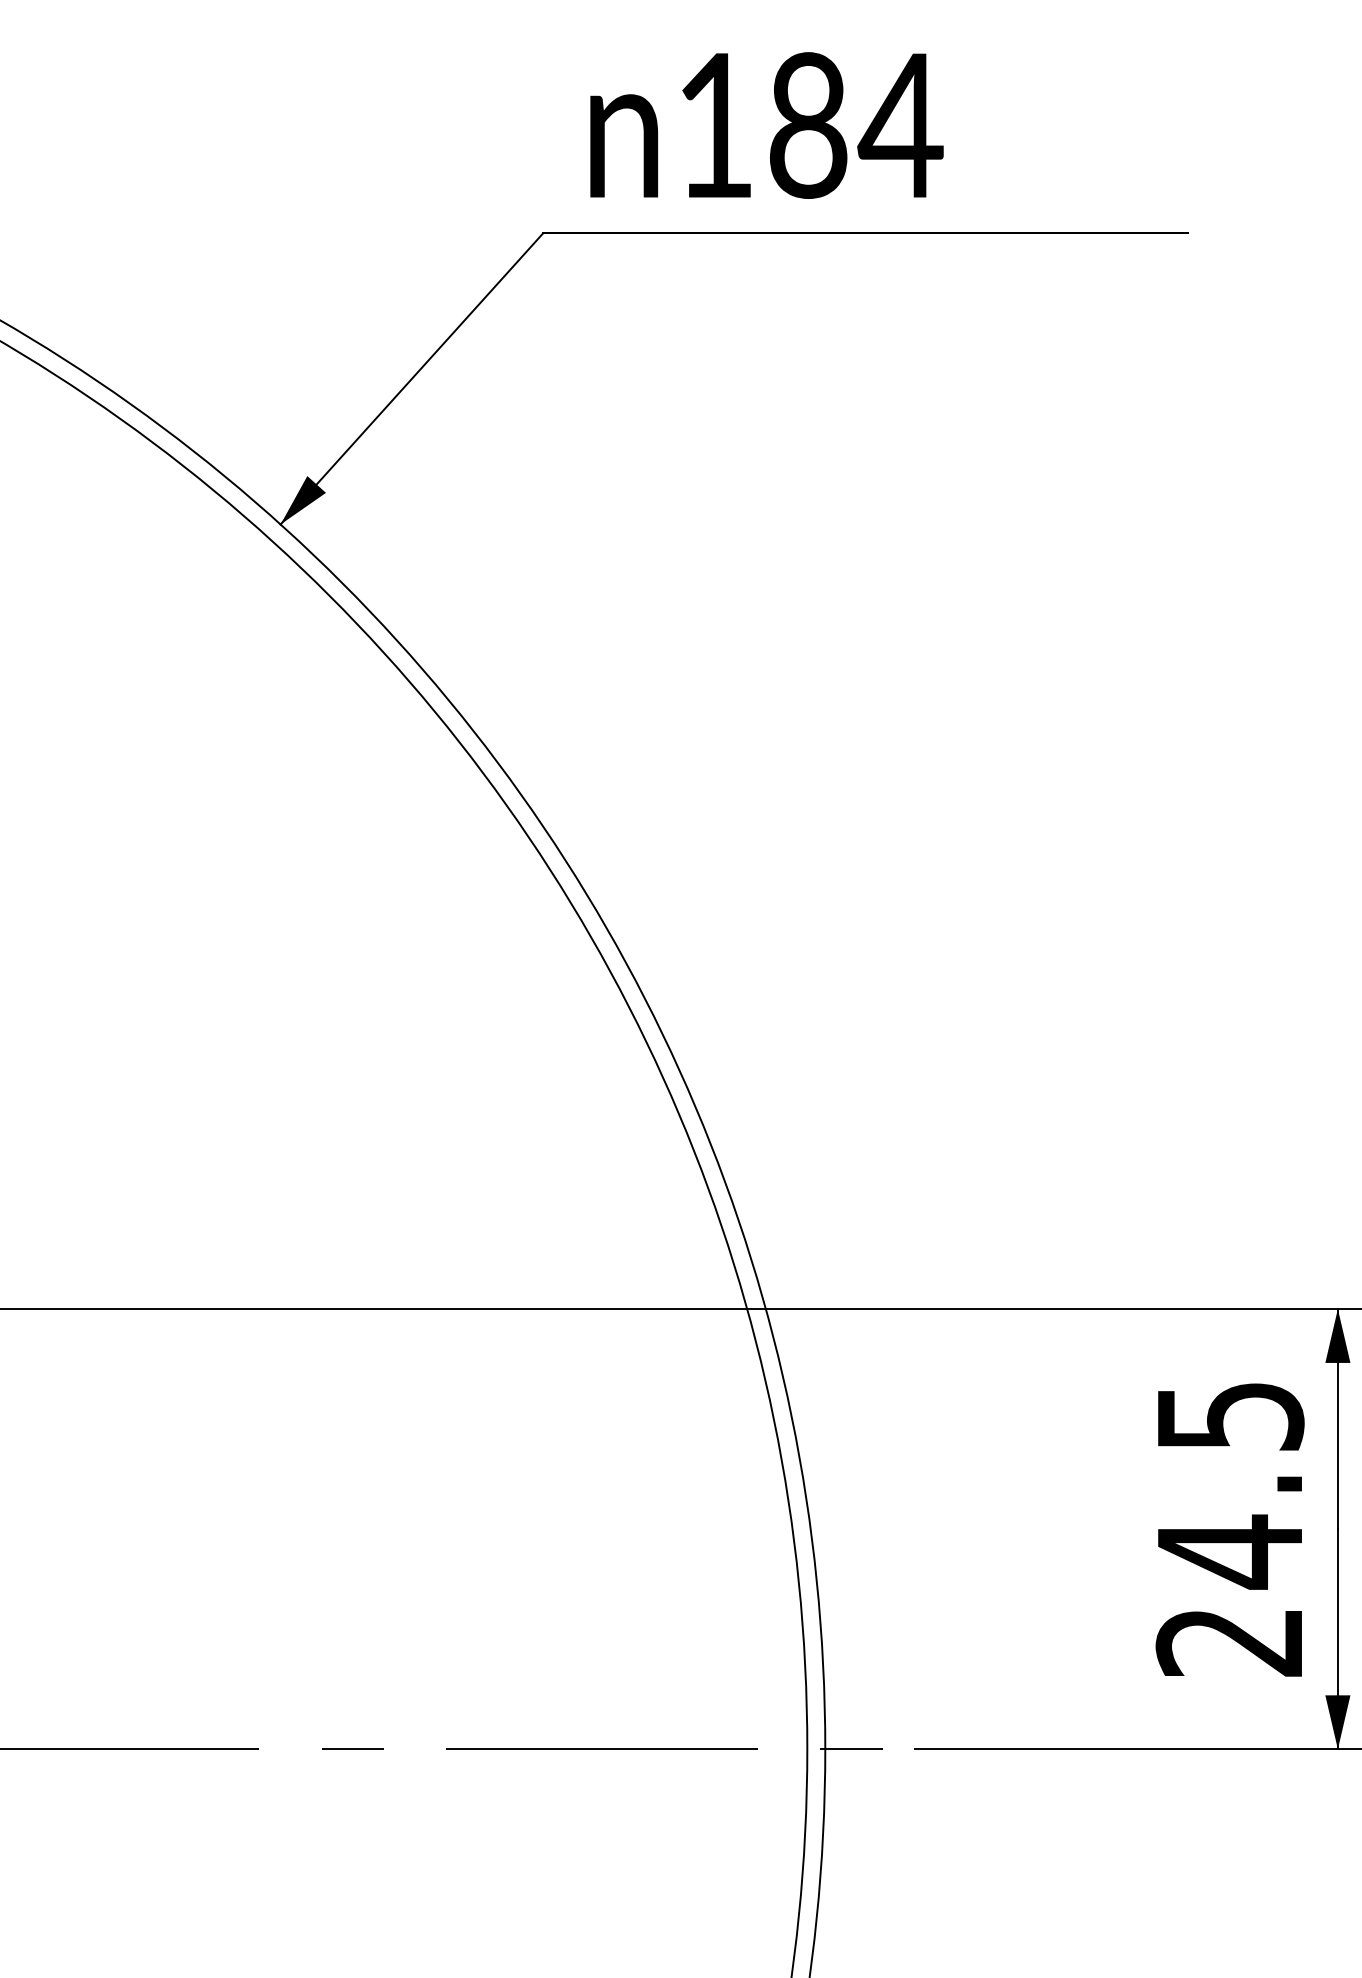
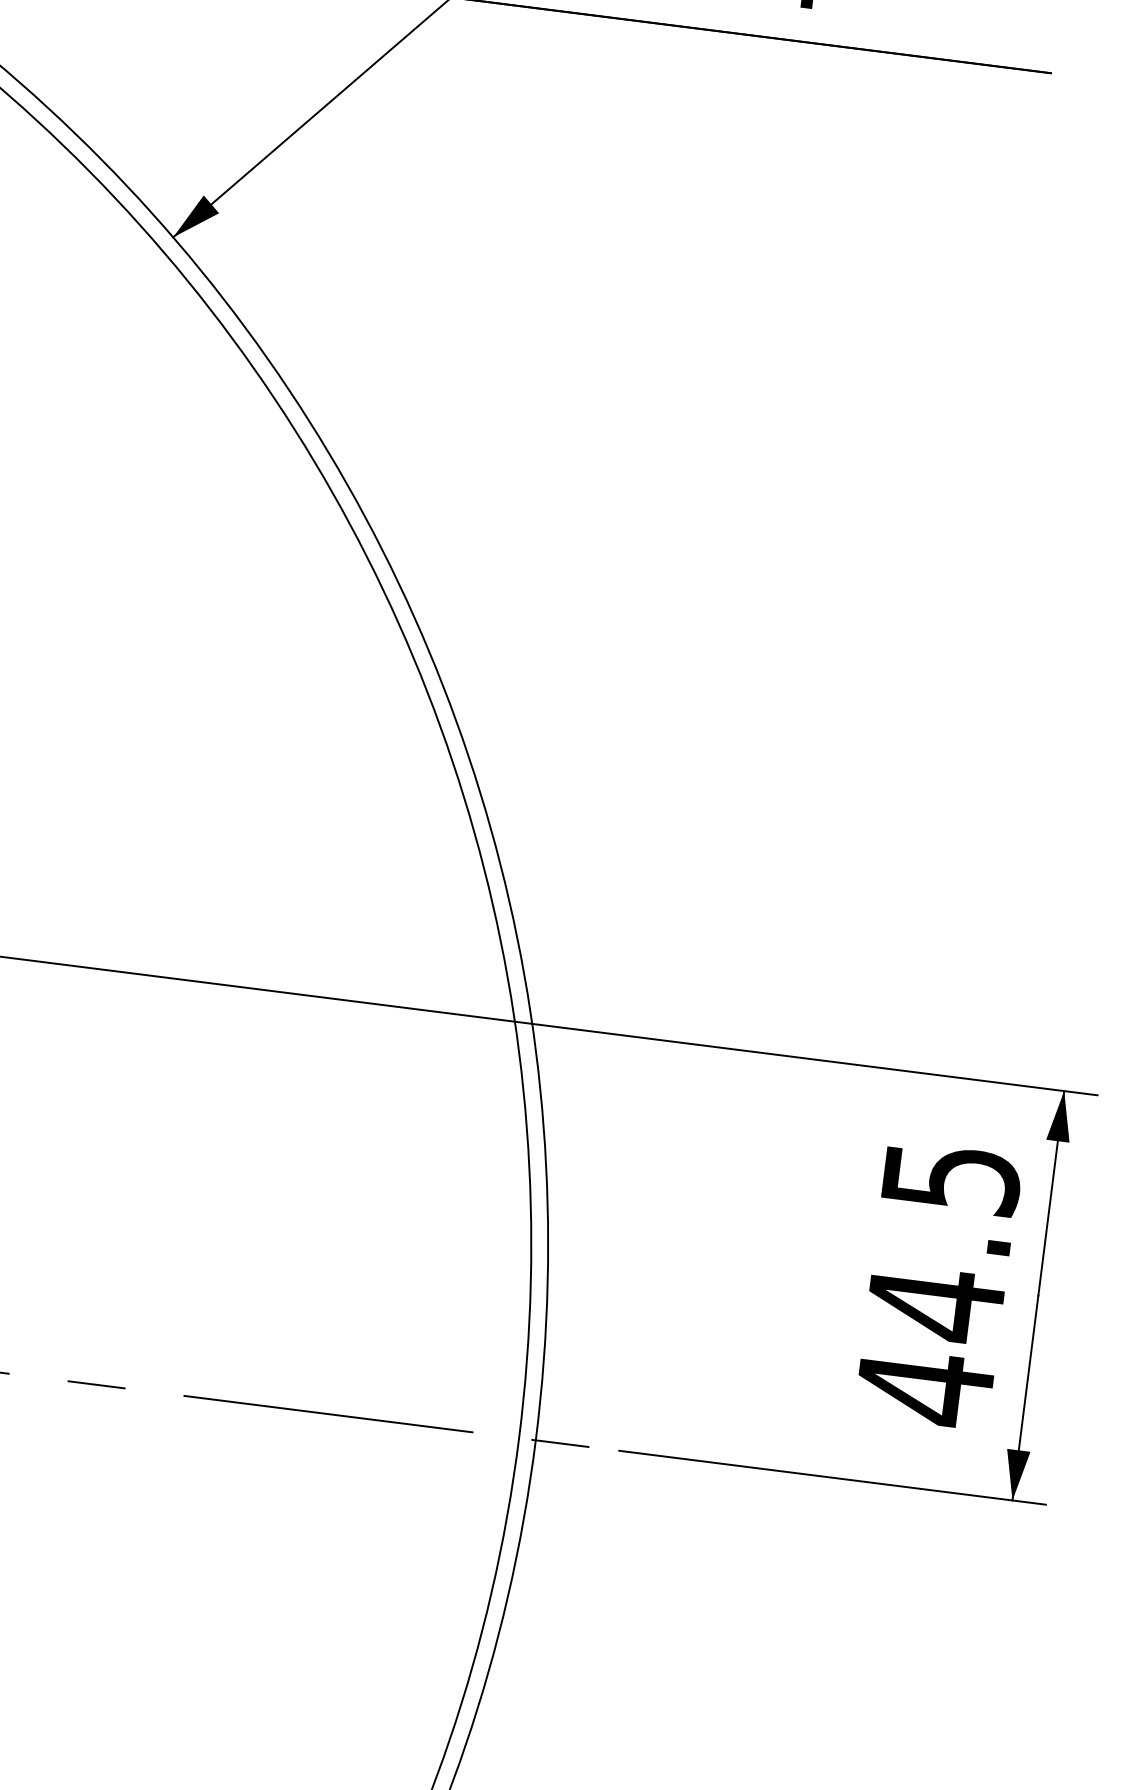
text: (1228, 1642) -> (923, 1388), 24.5 -> 44.5

